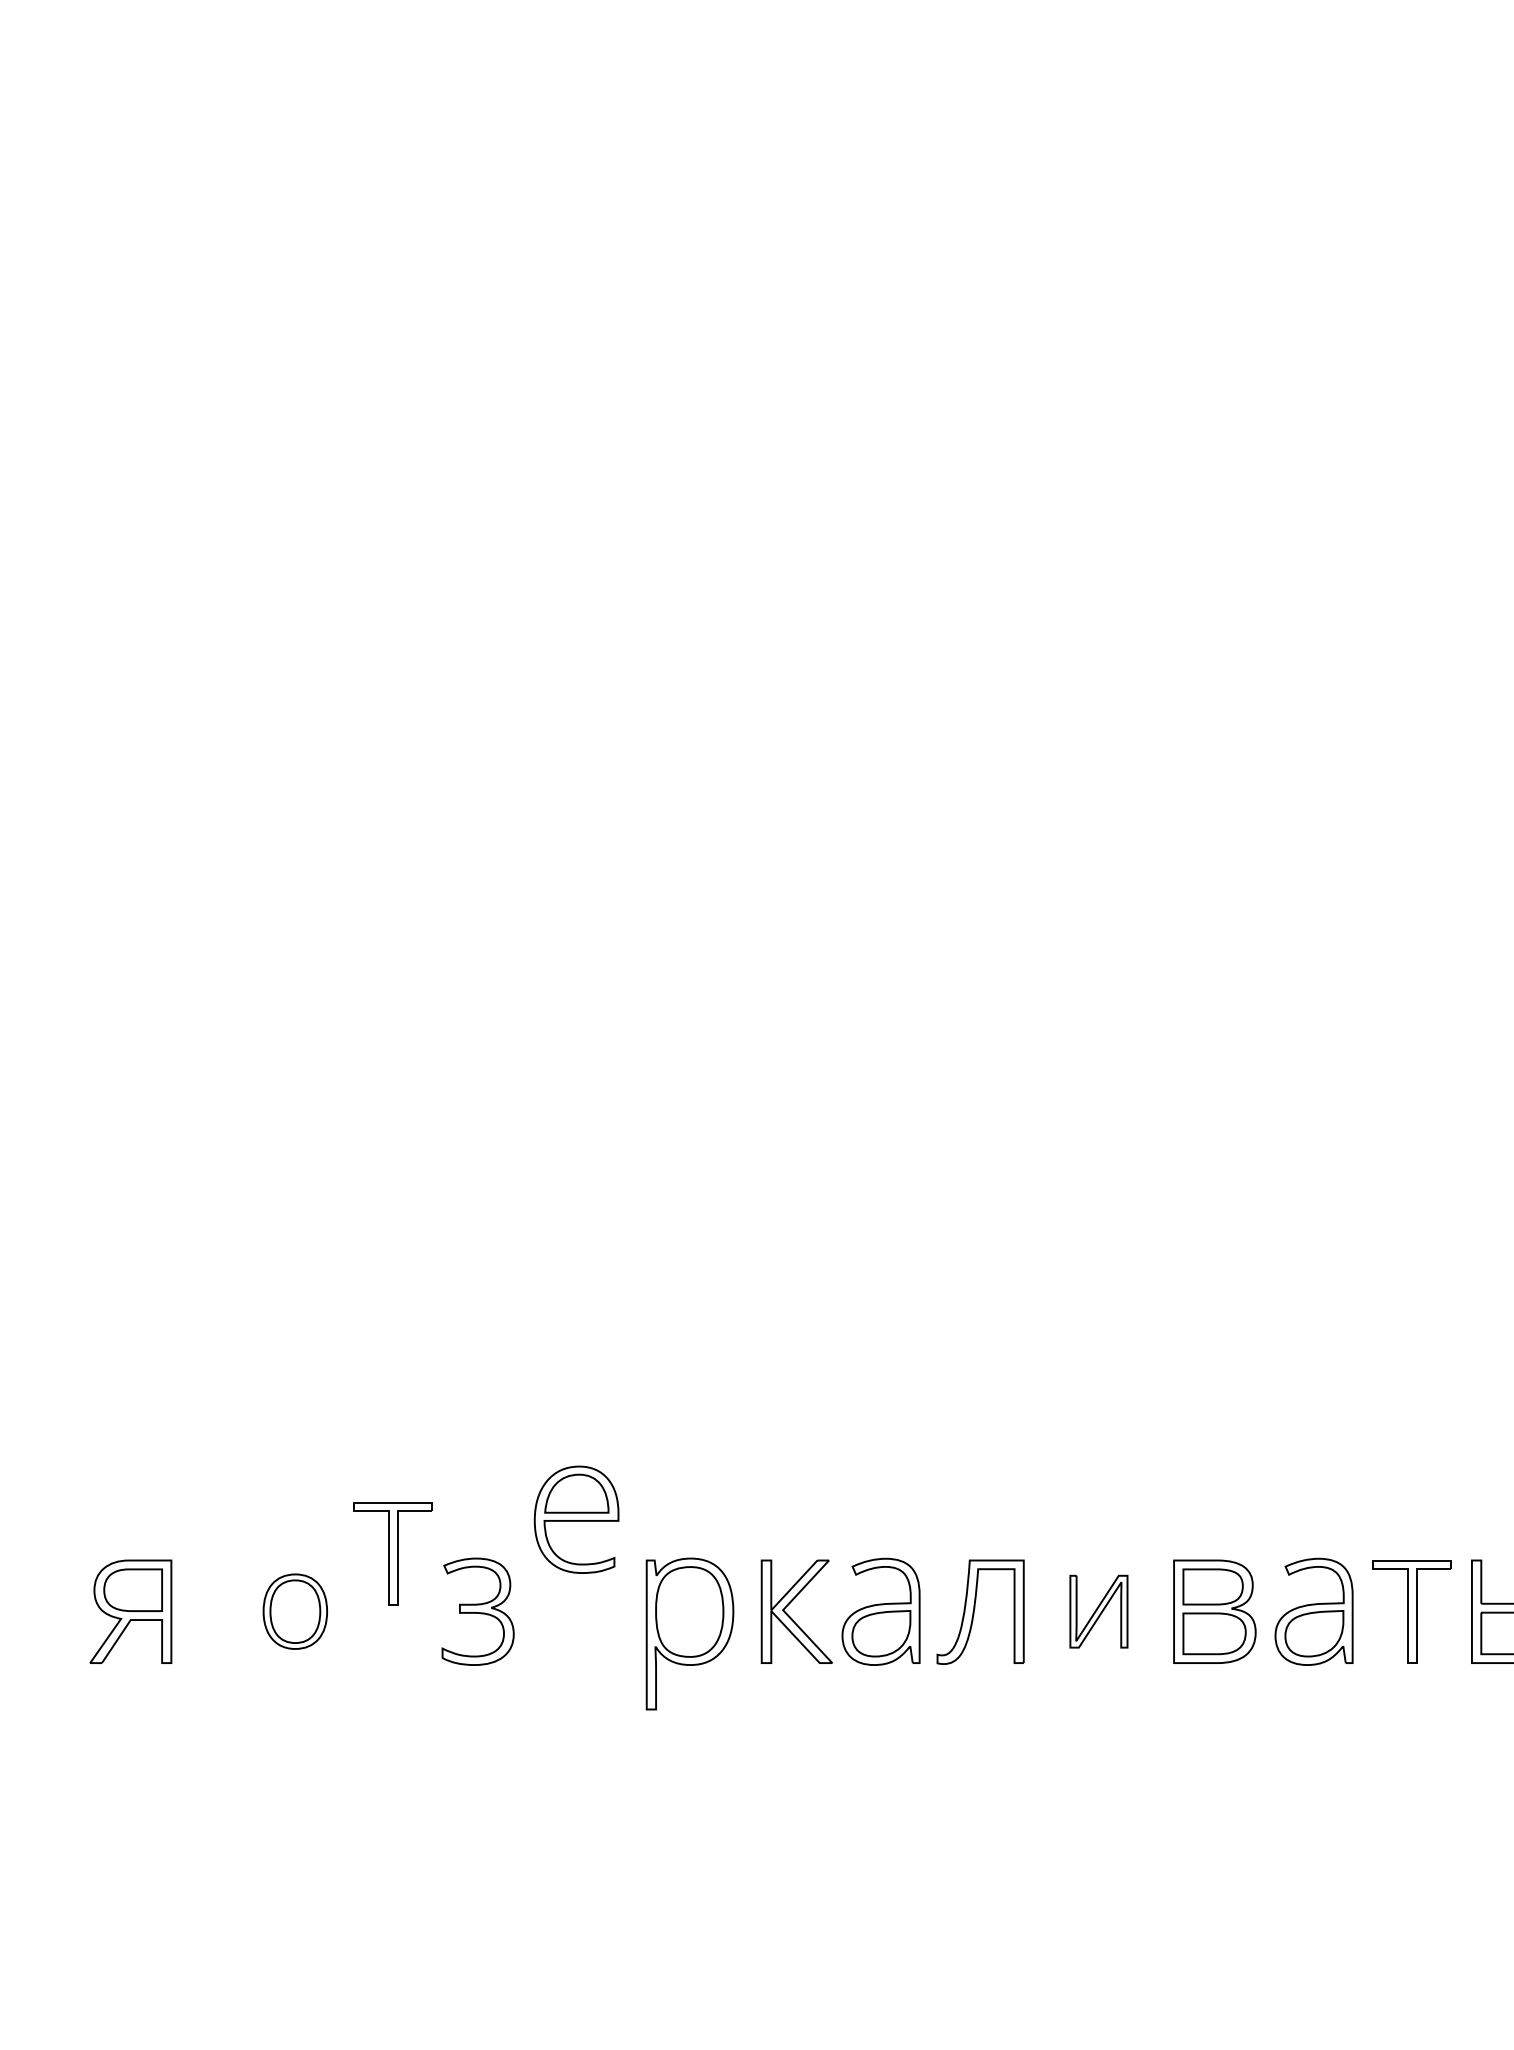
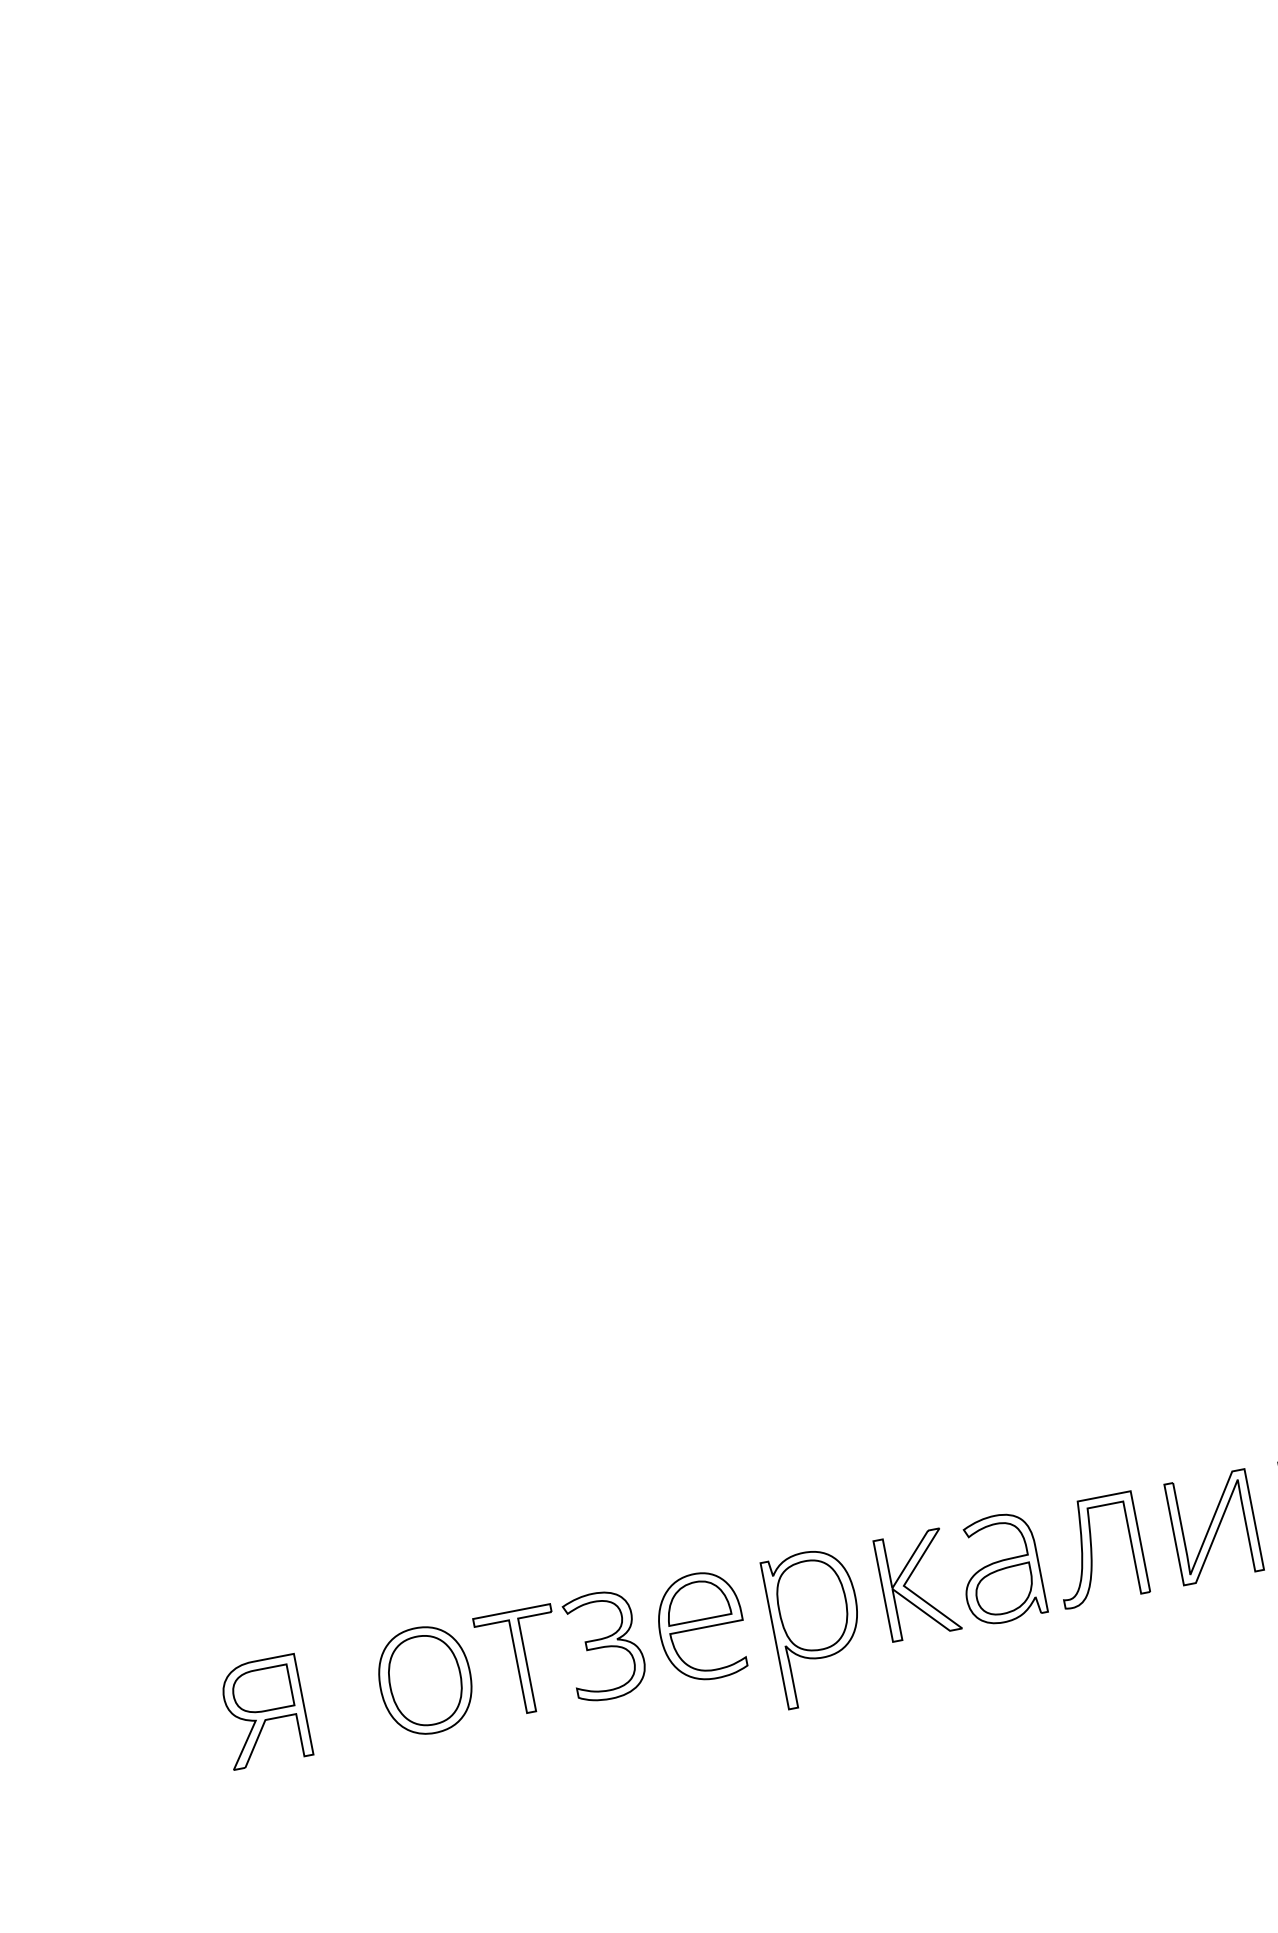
part: (576, 1519) -> (701, 1626), moved
part: (392, 1553) -> (520, 1661), moved
part: (295, 1611) -> (425, 1680), size x1.43
part: (1098, 1611) -> (1213, 1527), size x1.43

